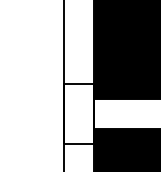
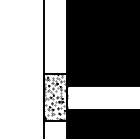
hatch: (79, 113) -> (55, 97), added

